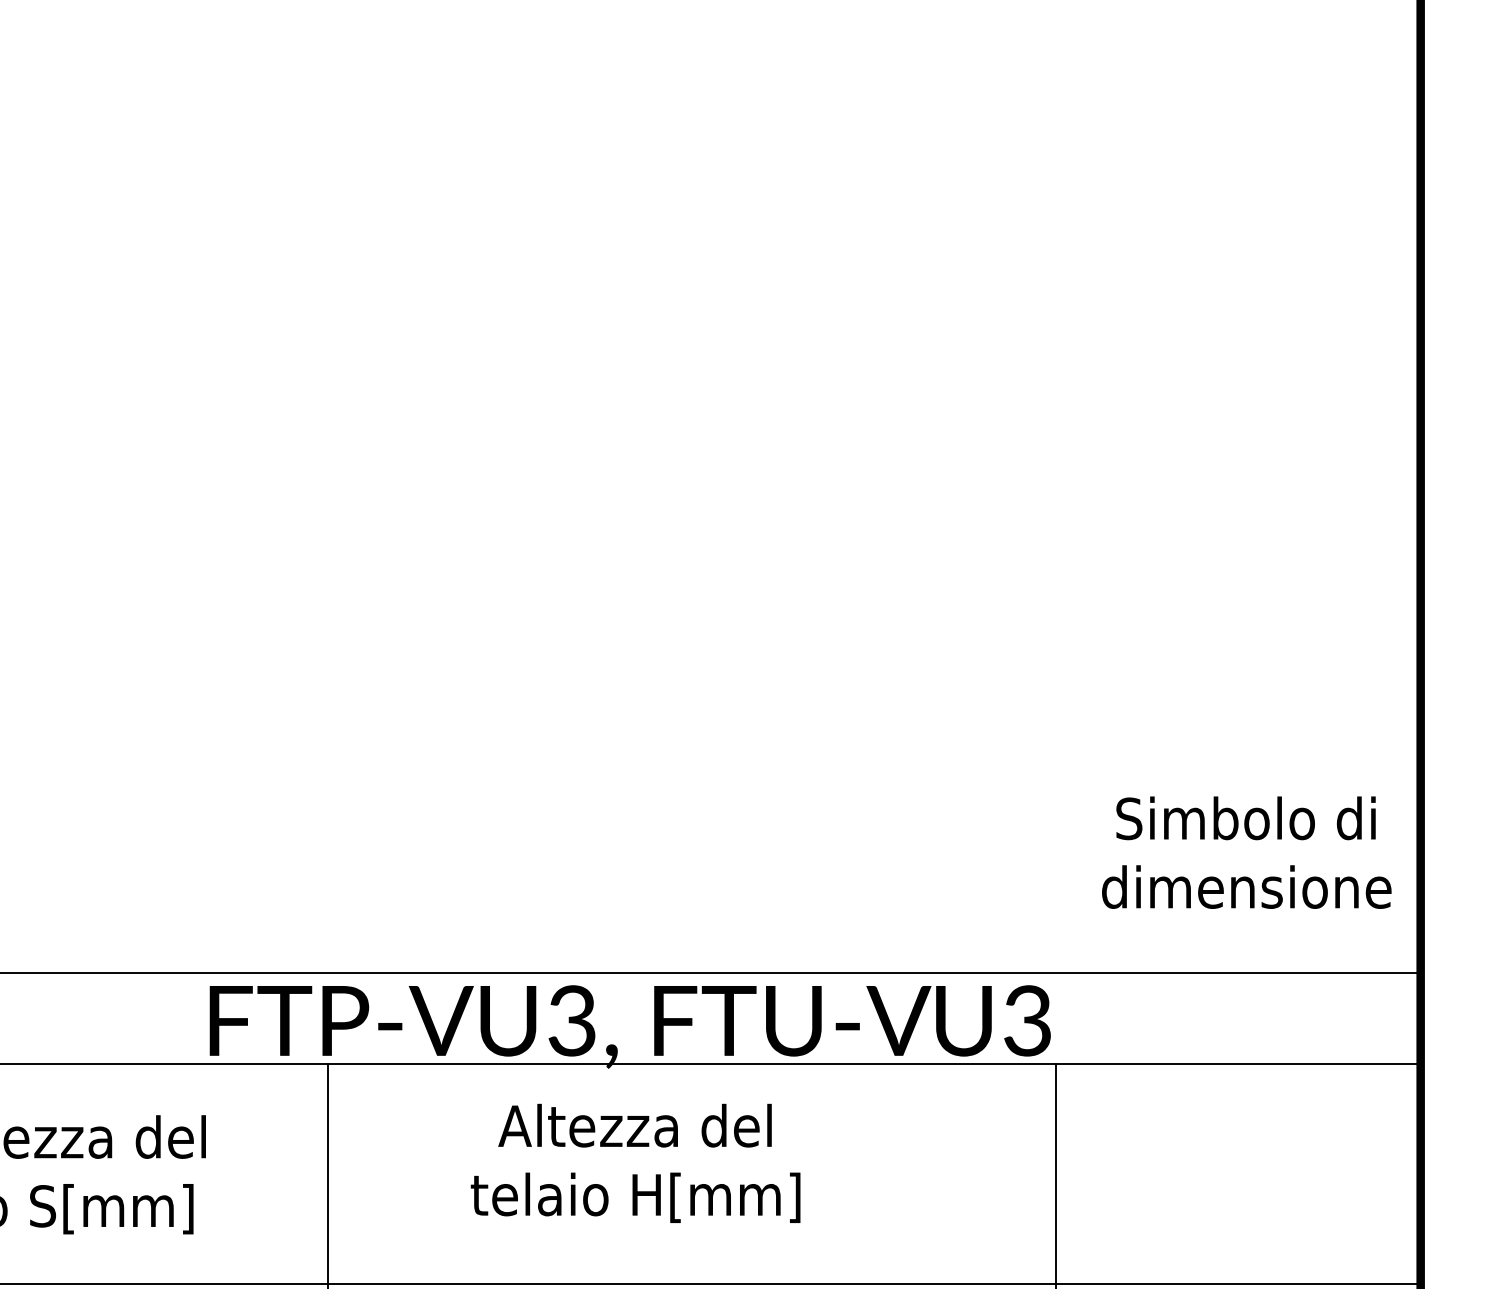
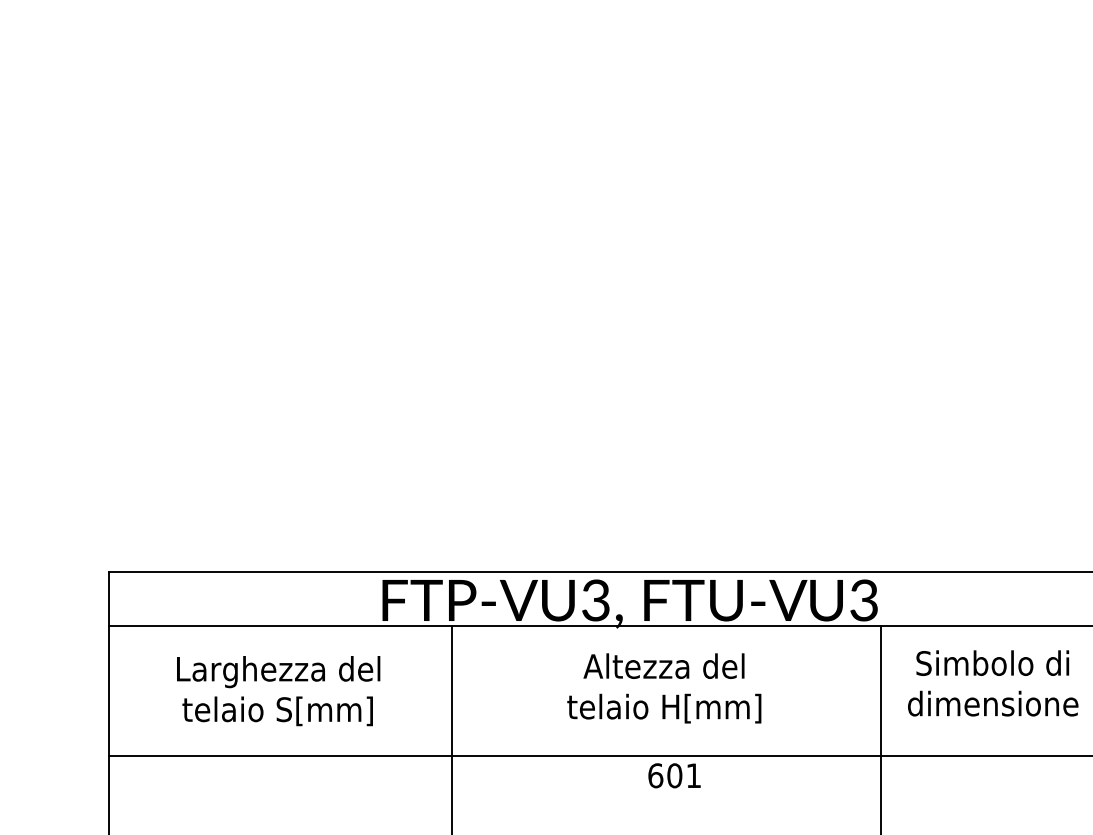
text: (1247, 852) -> (993, 683), moved
text: (635, 1163) -> (664, 688), moved

